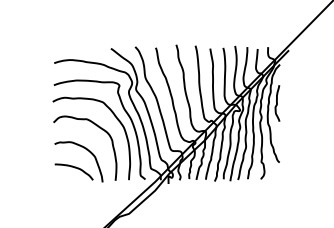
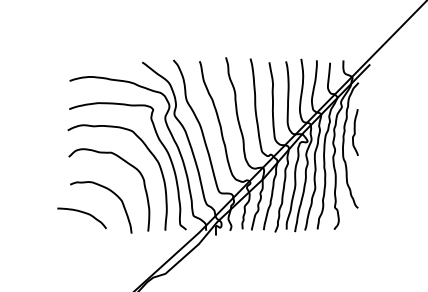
curve: (75, 168) -> (83, 213), moved

